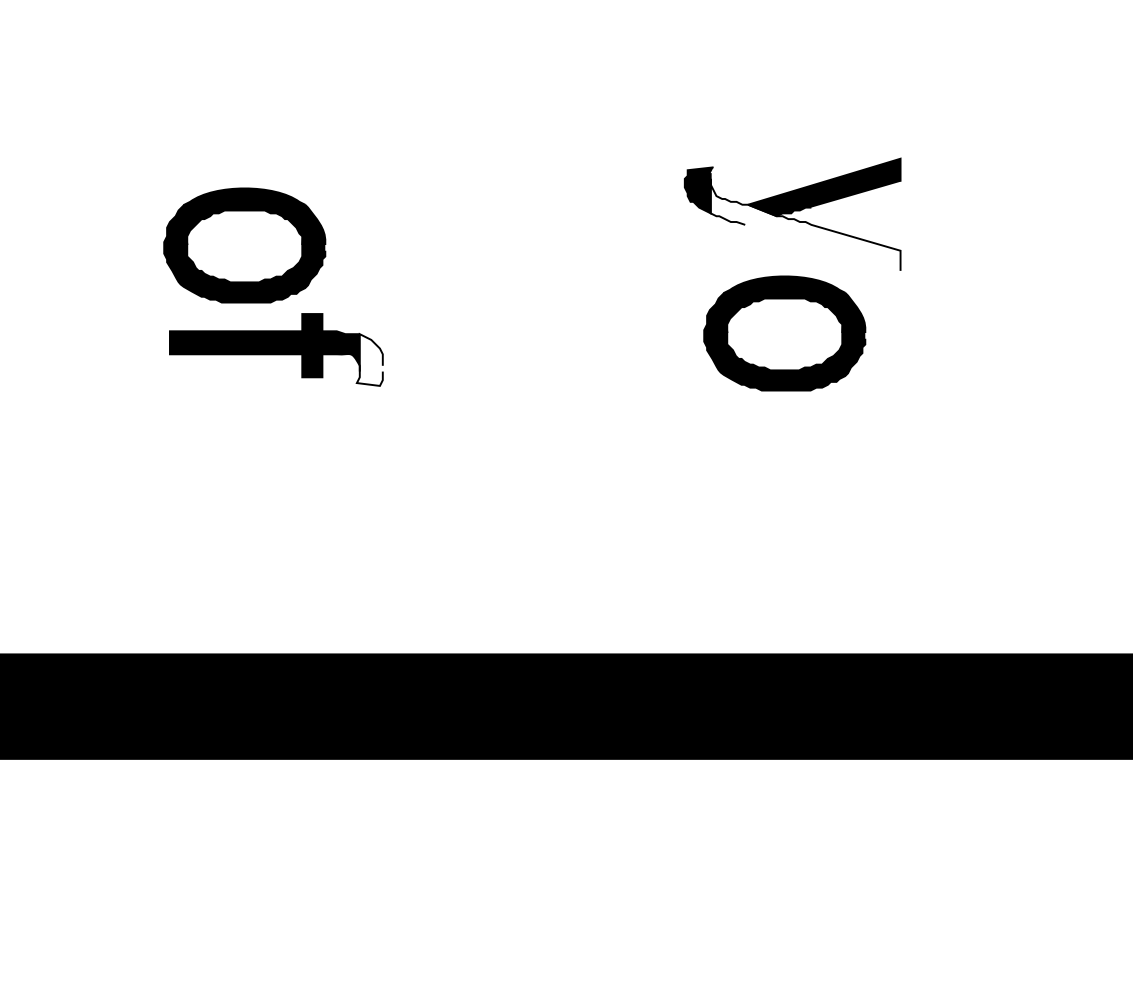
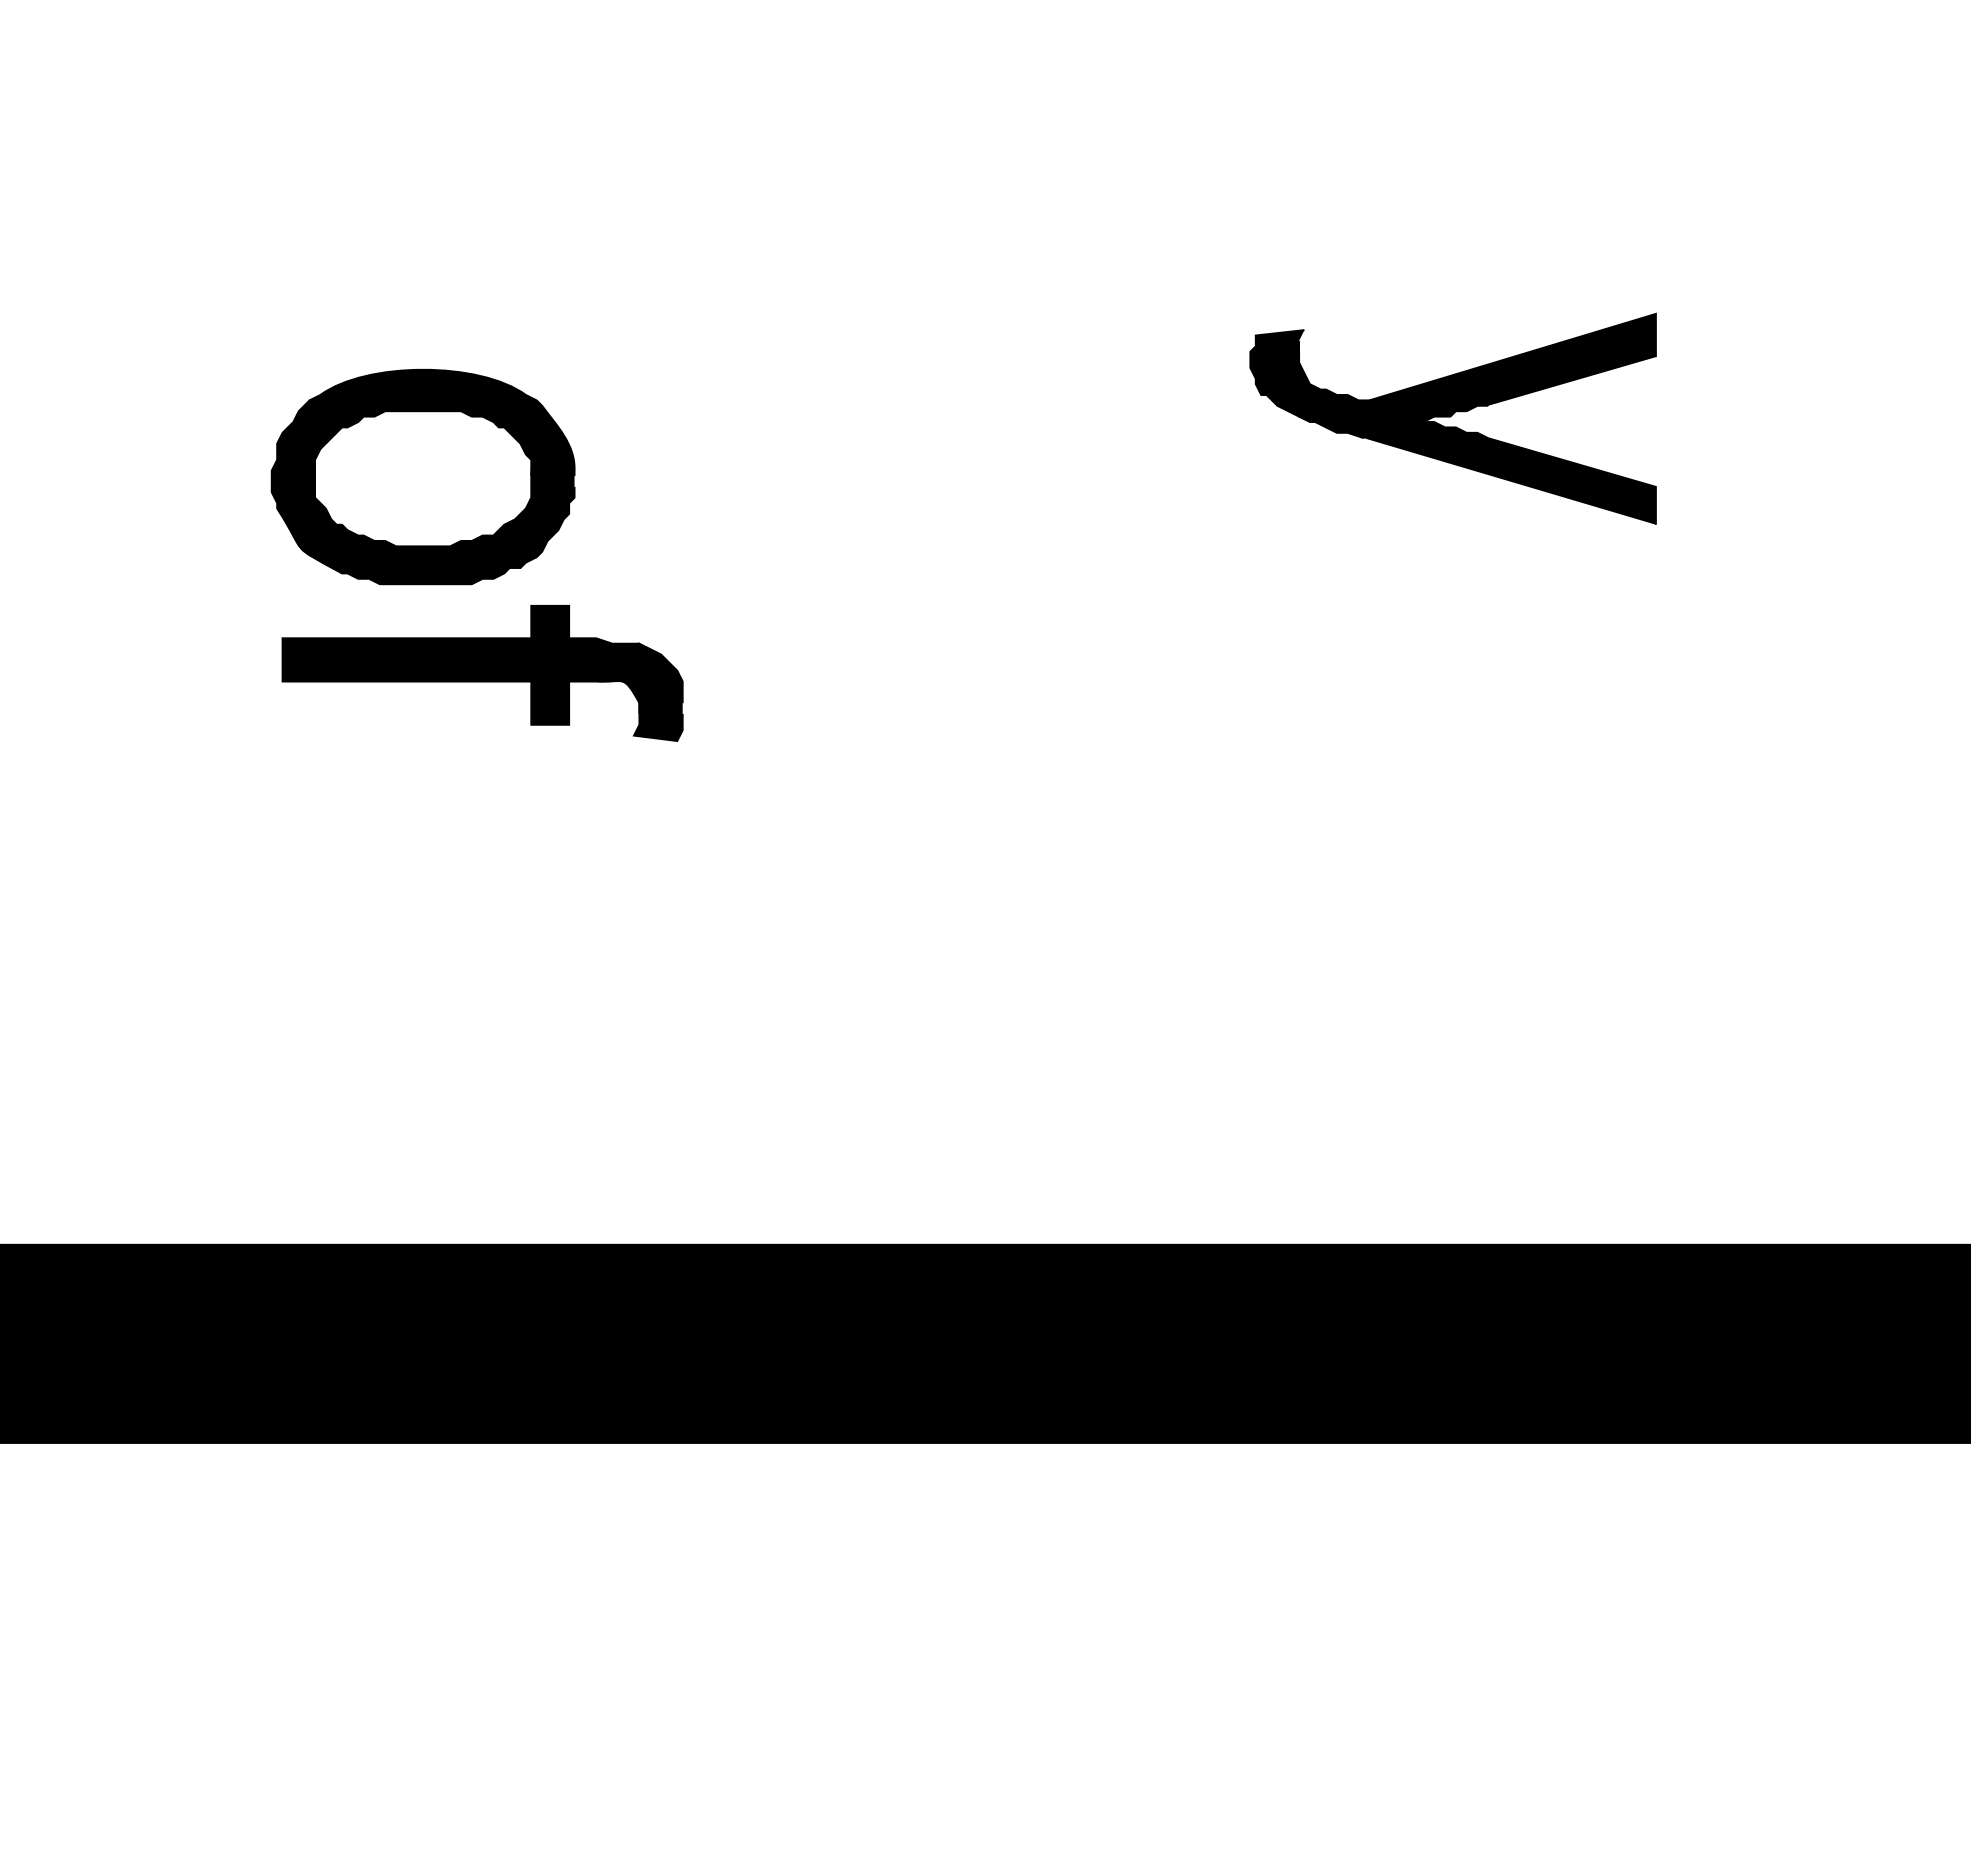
fill: (805, 224) -> (1477, 437), added
part: (784, 333) -> (1437, 642), removed
fill: (369, 359) -> (657, 691), added

